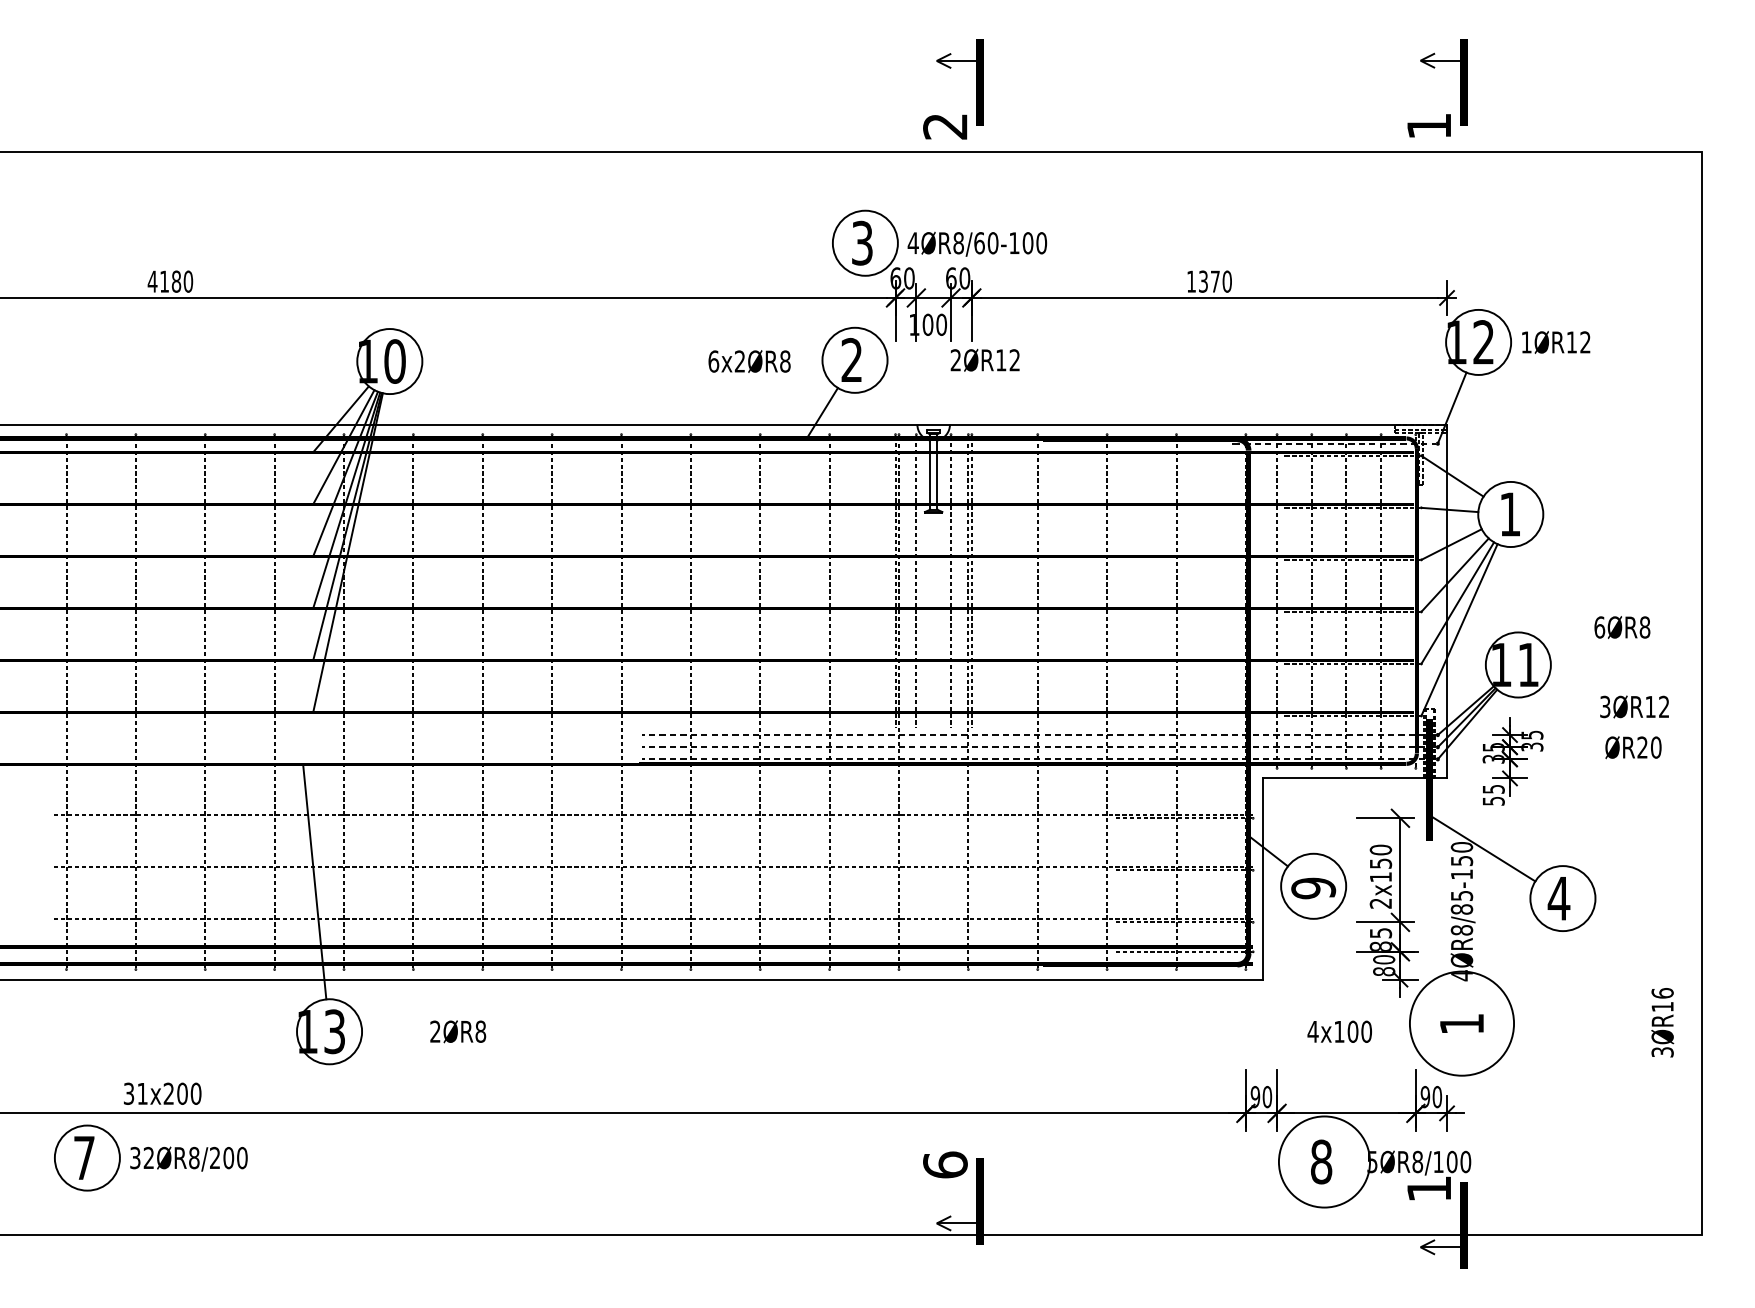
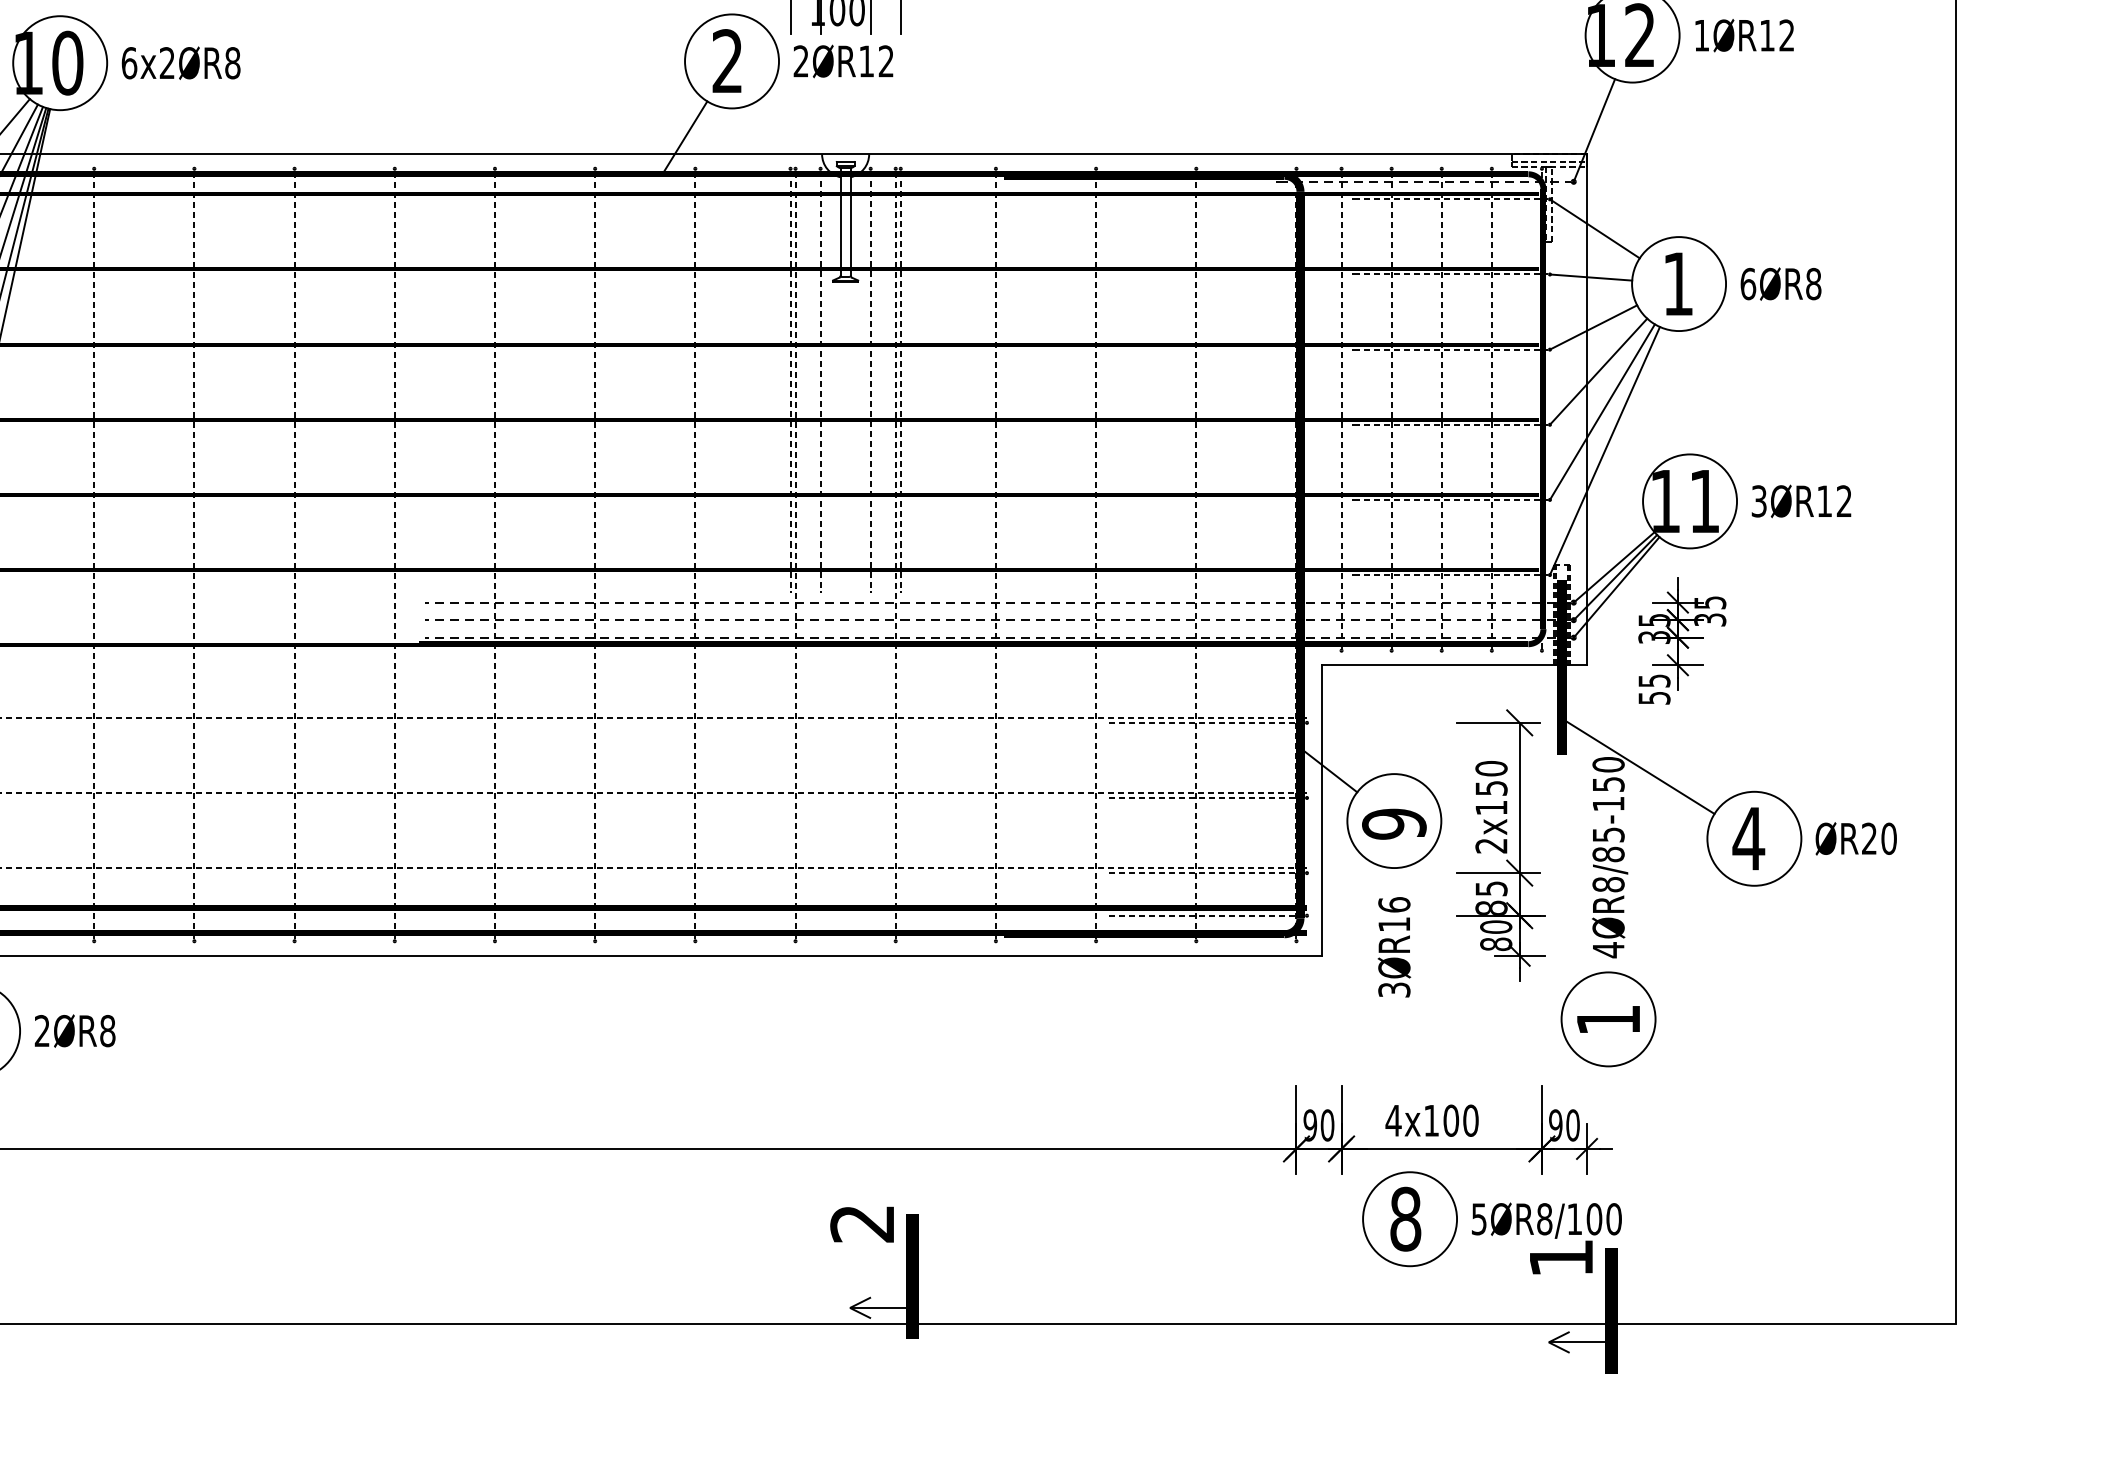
text: (984, 359) -> (842, 60), moved
text: (749, 361) -> (181, 63), moved
text: (1622, 627) -> (1781, 284), moved
text: (1634, 706) -> (1801, 500), moved
text: (1633, 747) -> (1856, 838), moved
text: (1662, 1022) -> (1394, 946), moved
circle: (1461, 1023) -> (1607, 1019), size x0.62
text: (458, 1031) -> (75, 1030), moved
text: (1339, 1031) -> (1431, 1120), moved
circle: (1324, 1161) -> (1410, 1218), size x0.71
text: (945, 1164) -> (862, 1222), 6 -> 2

